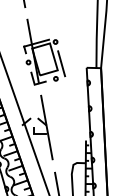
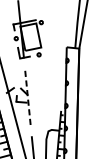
line: (61, 63) -> (45, 41), removed
line: (46, 127) -> (27, 96), solid -> dashed

